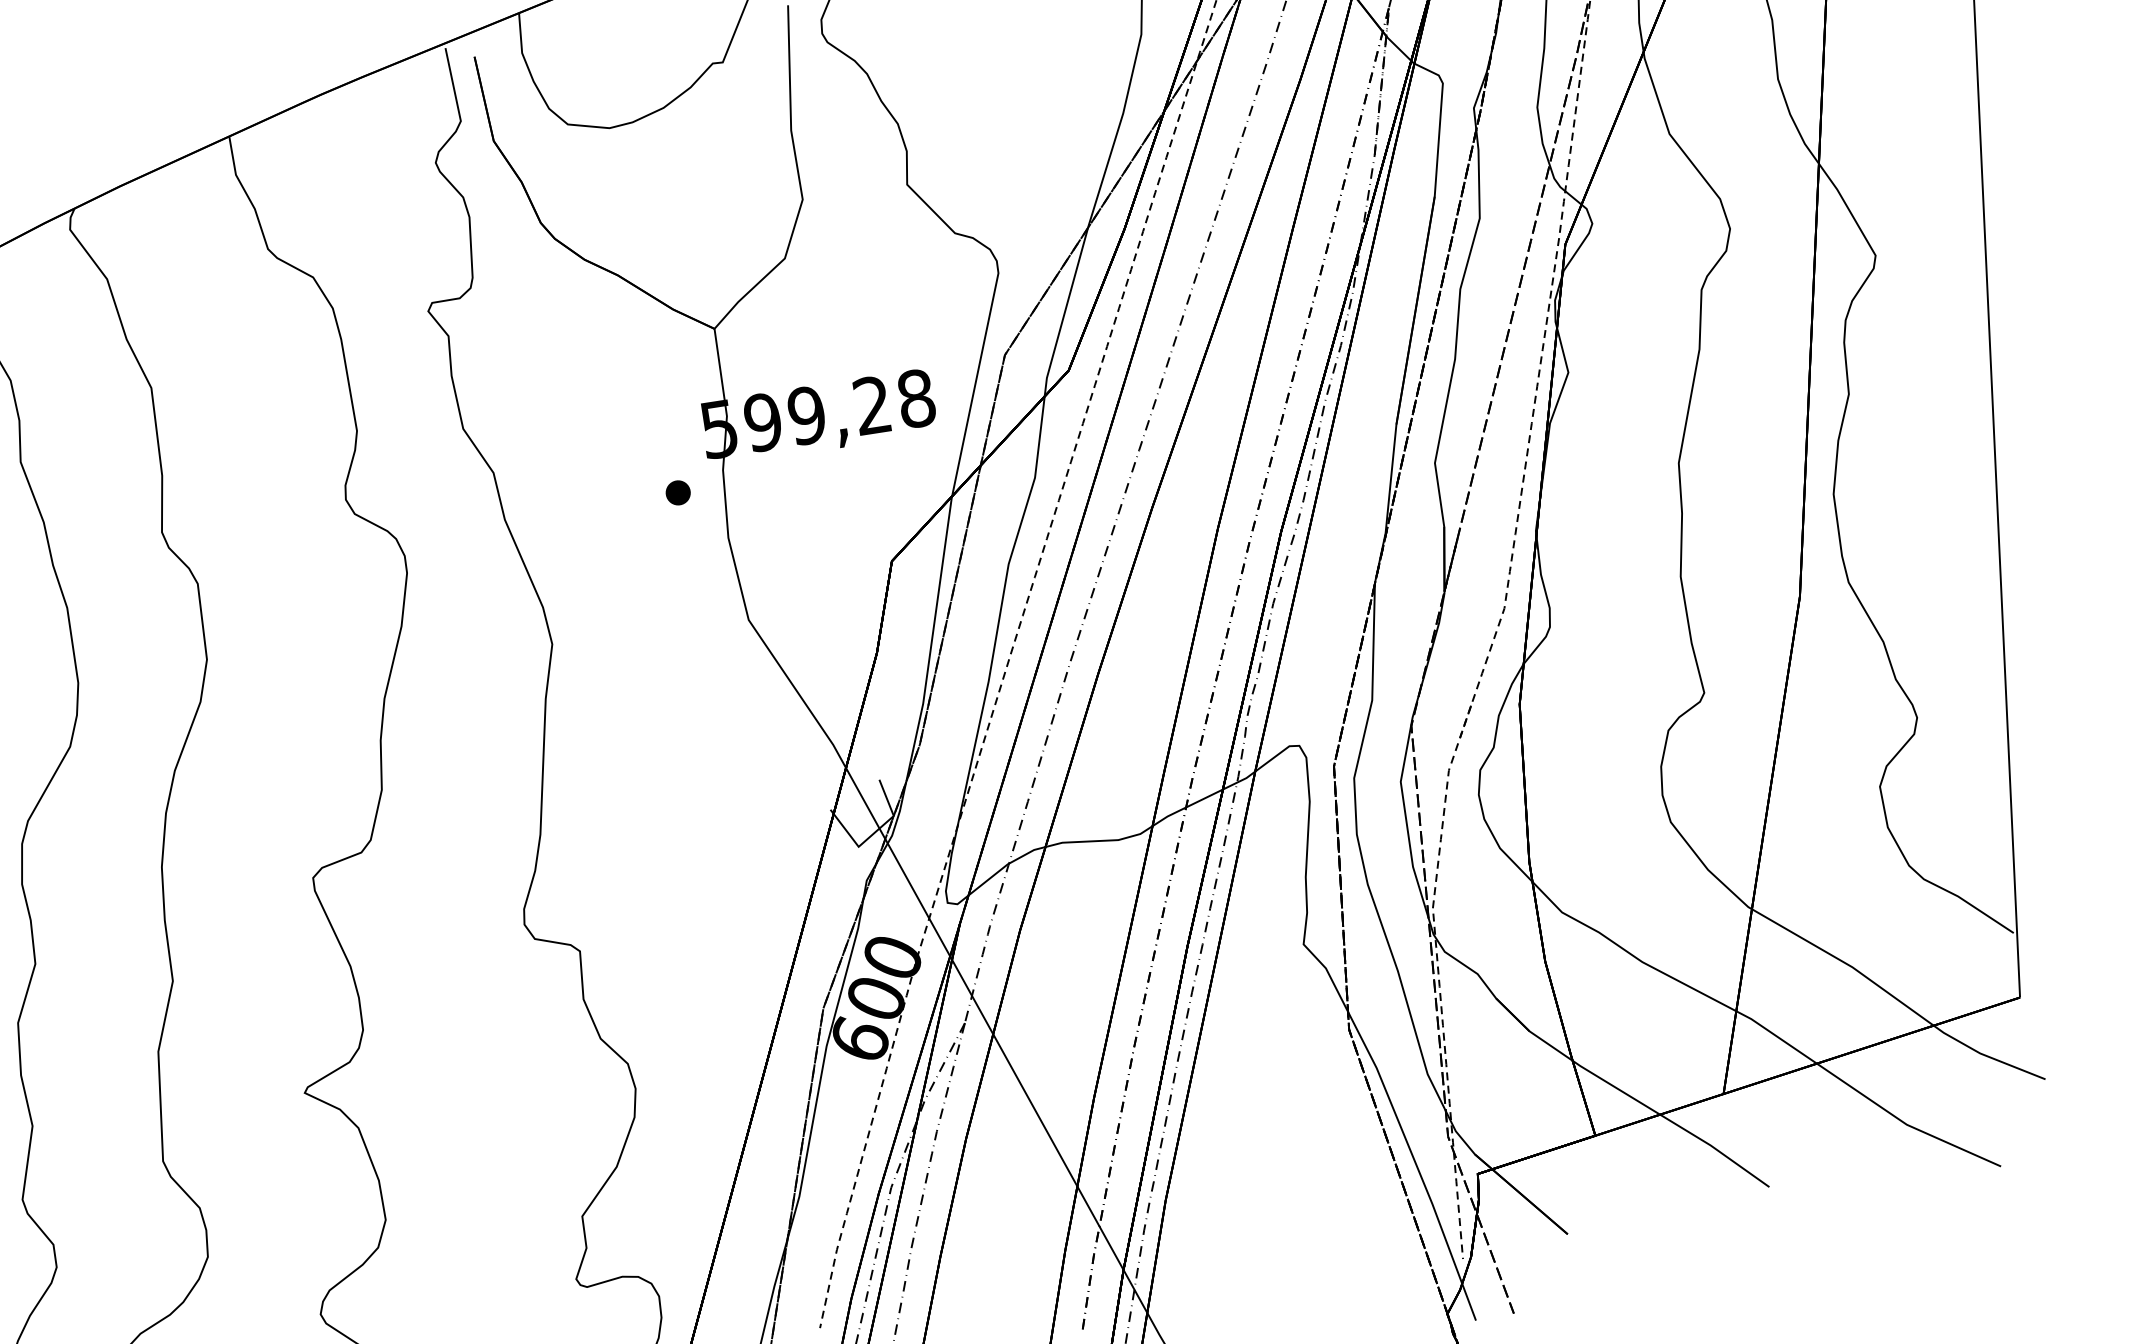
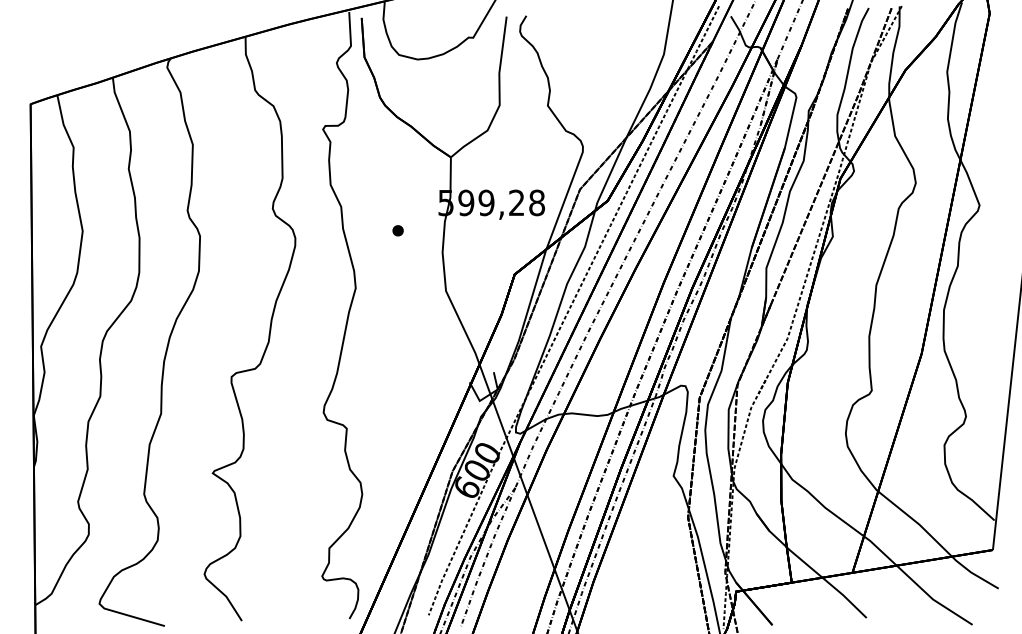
part: (676, 492) -> (397, 230), moved

